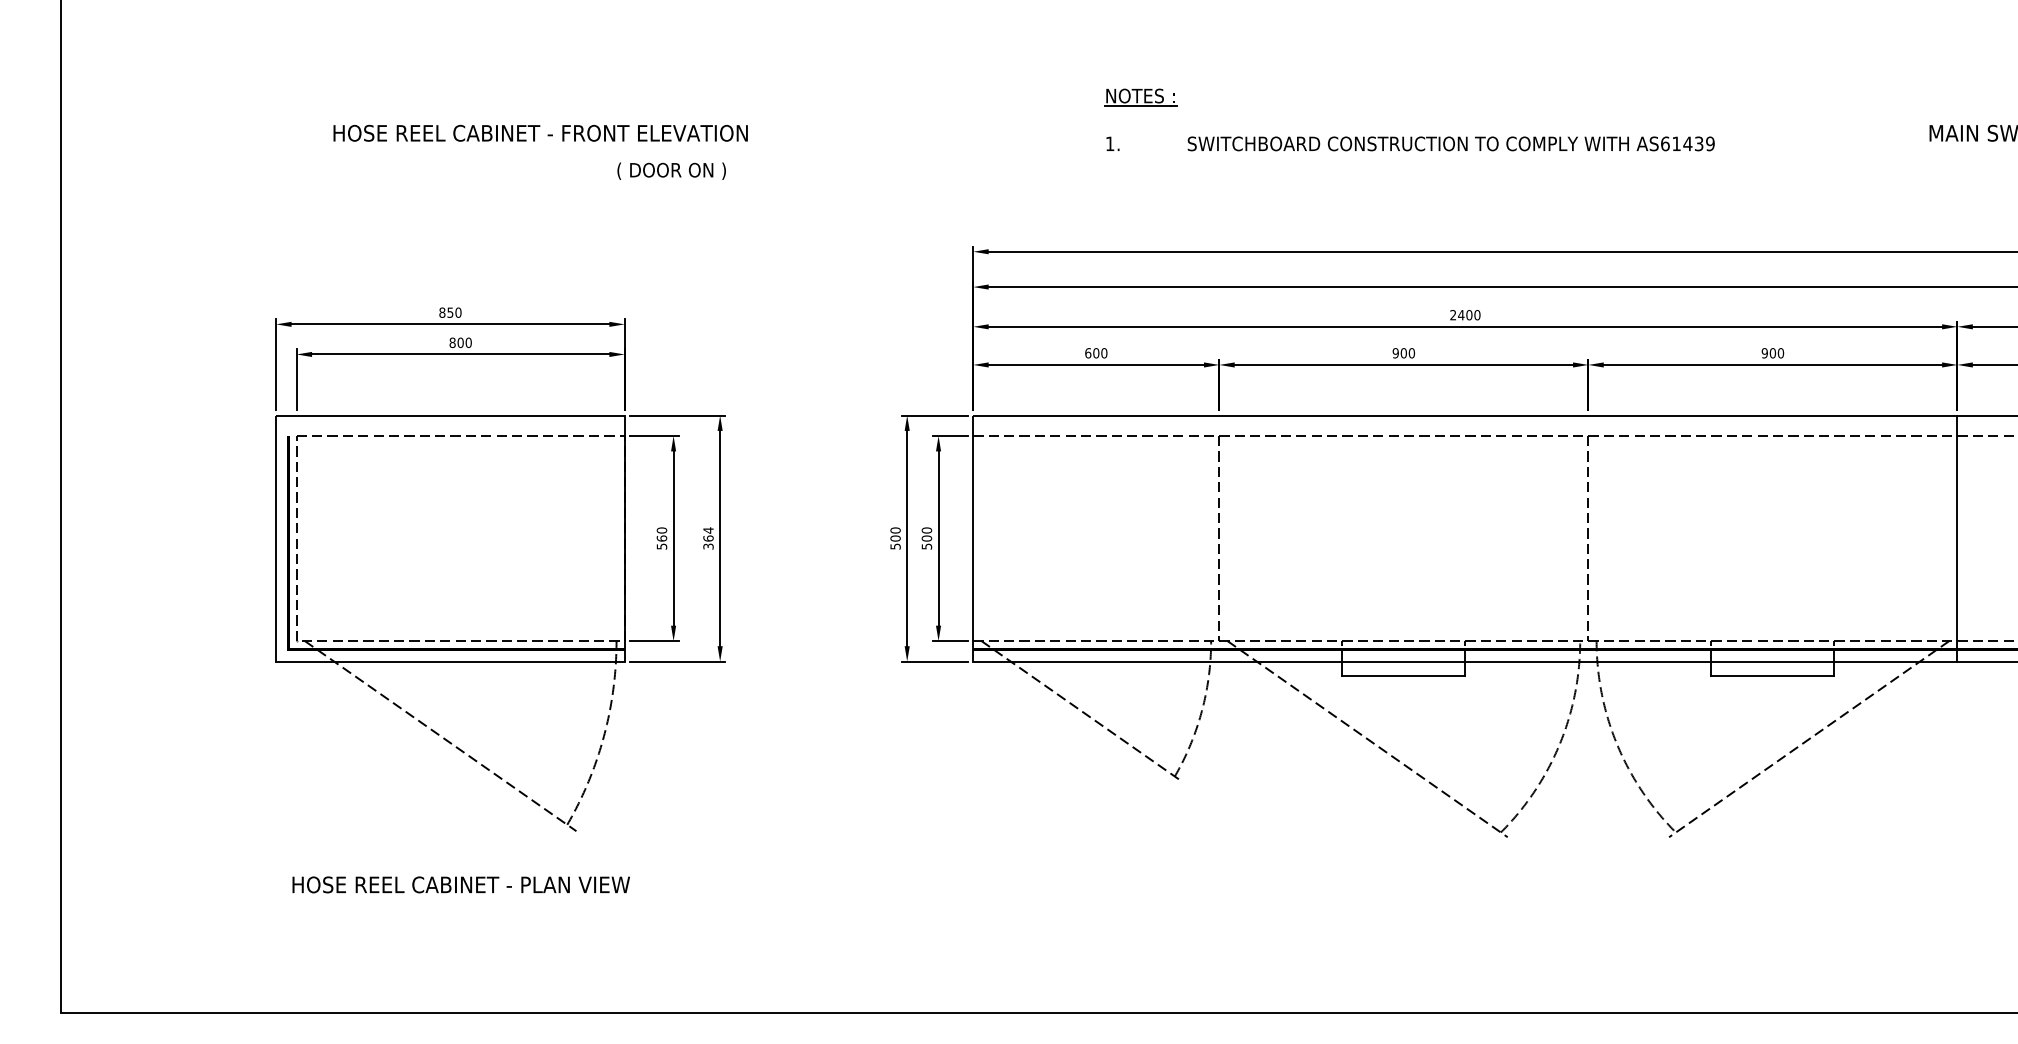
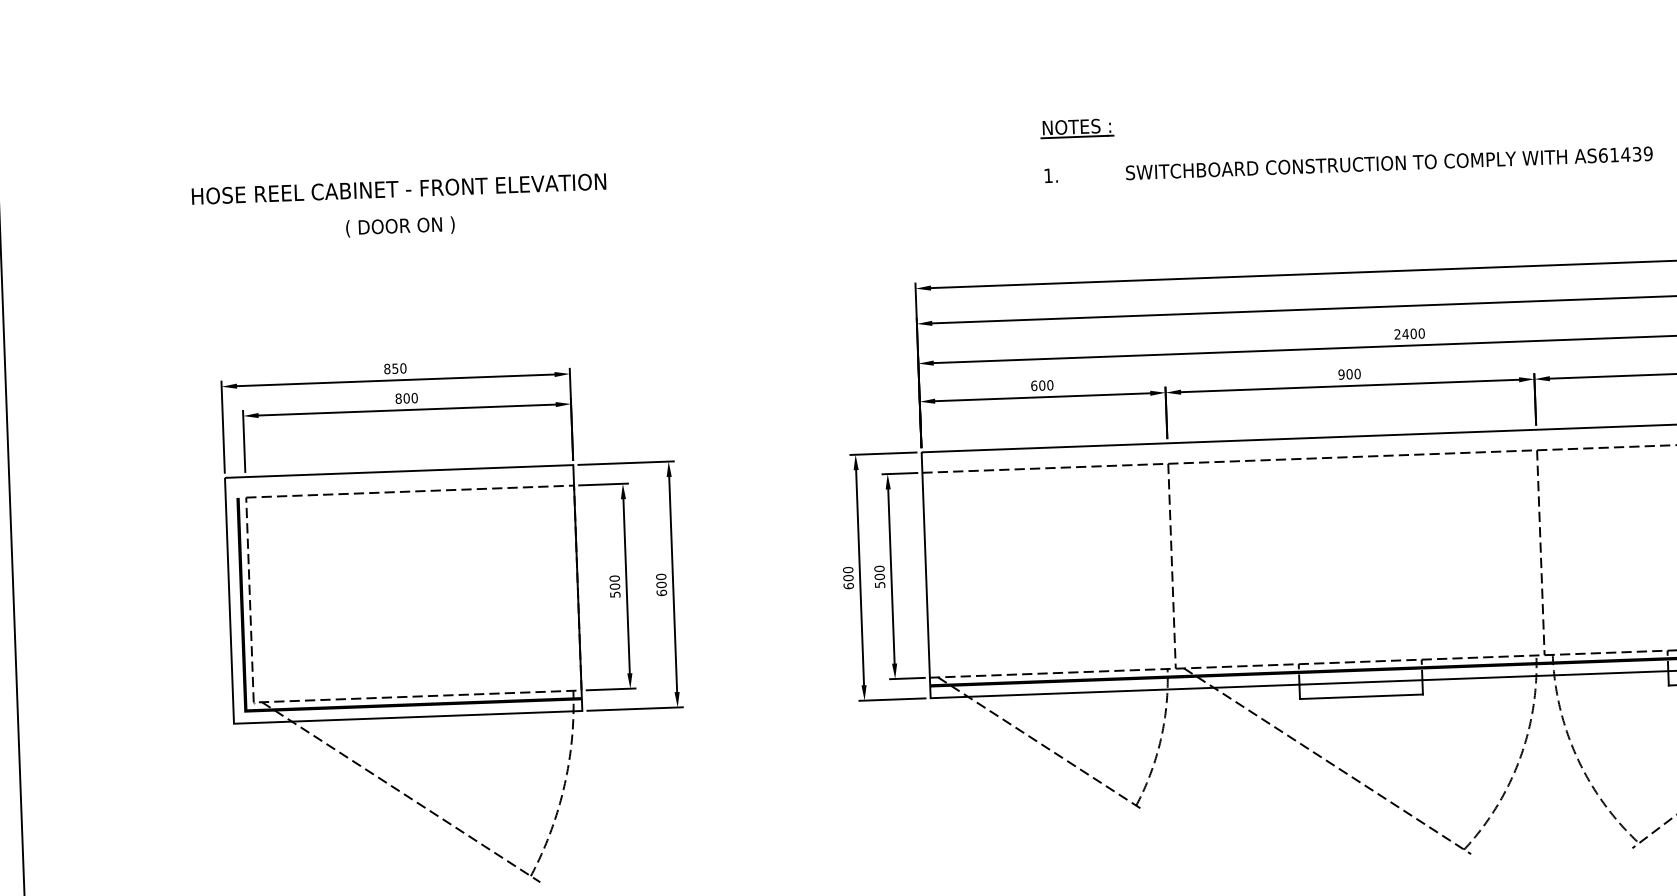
text: (540, 132) -> (398, 188), moved
text: (671, 170) -> (400, 226), moved
text: (661, 538) -> (614, 586), 560 -> 500
text: (708, 538) -> (661, 584), 364 -> 600
text: (895, 546) -> (848, 586), 500 -> 600

